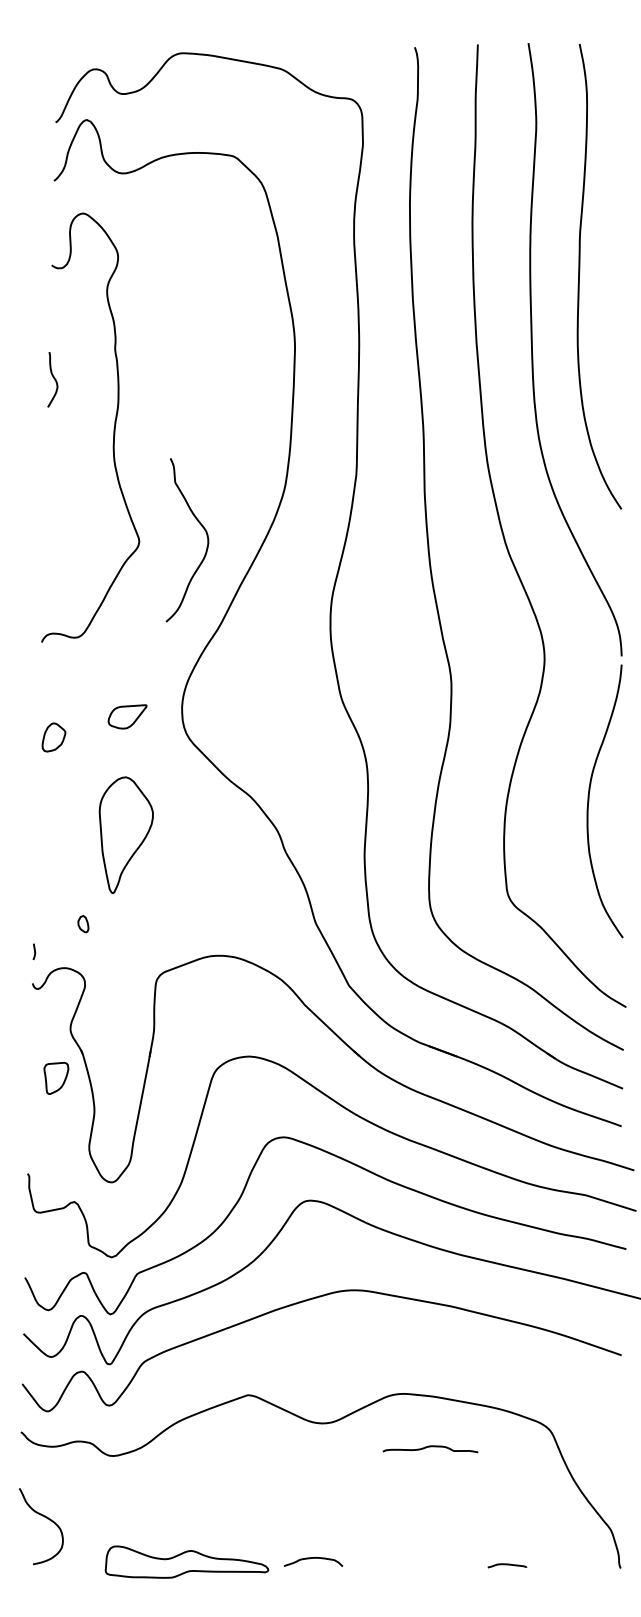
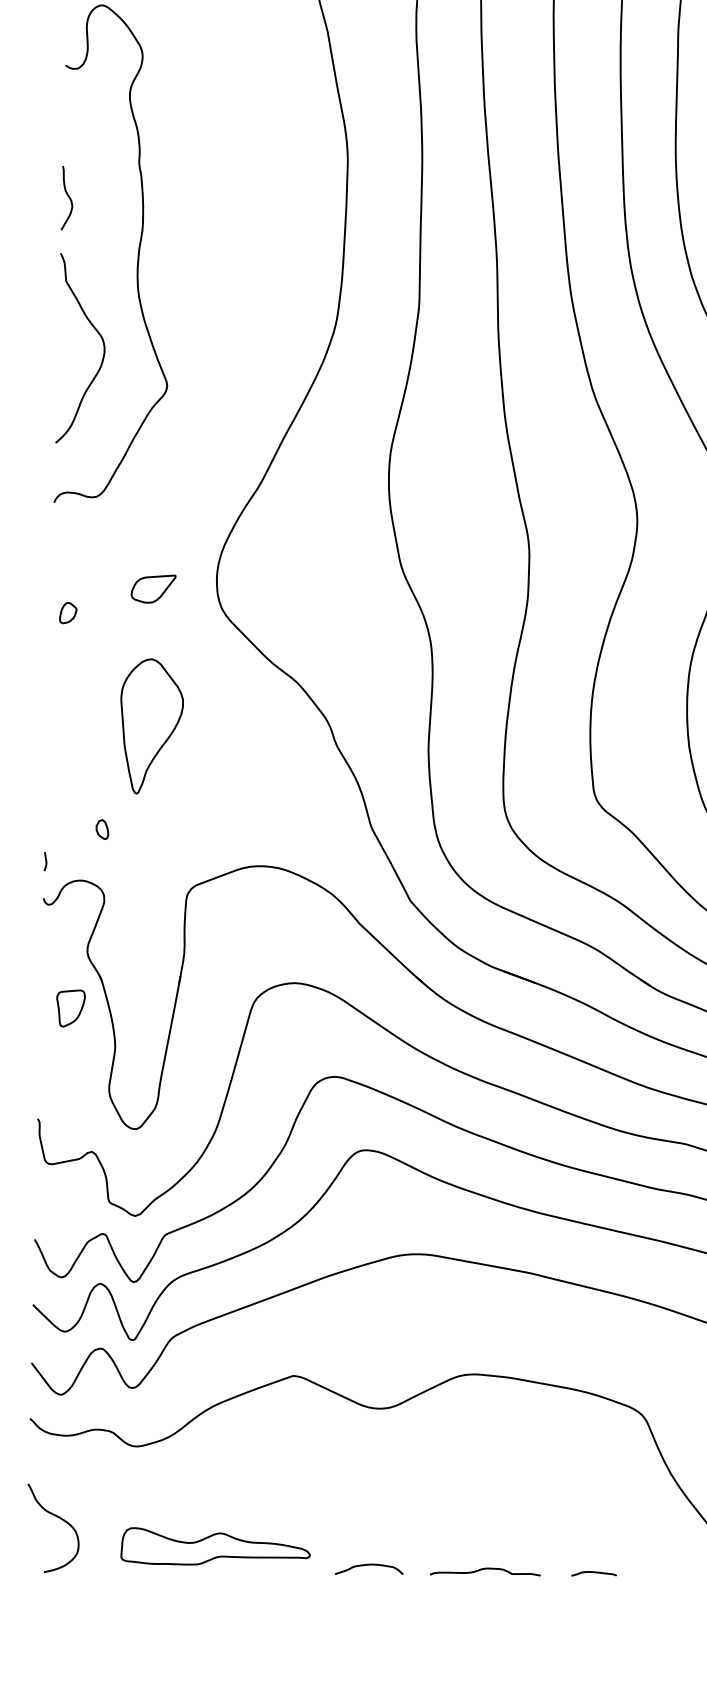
curve: (203, 529) -> (99, 335), moved
part: (53, 737) -> (67, 613), size x0.62
curve: (430, 1447) -> (485, 1569), moved
part: (186, 1561) -> (215, 1545), moved

